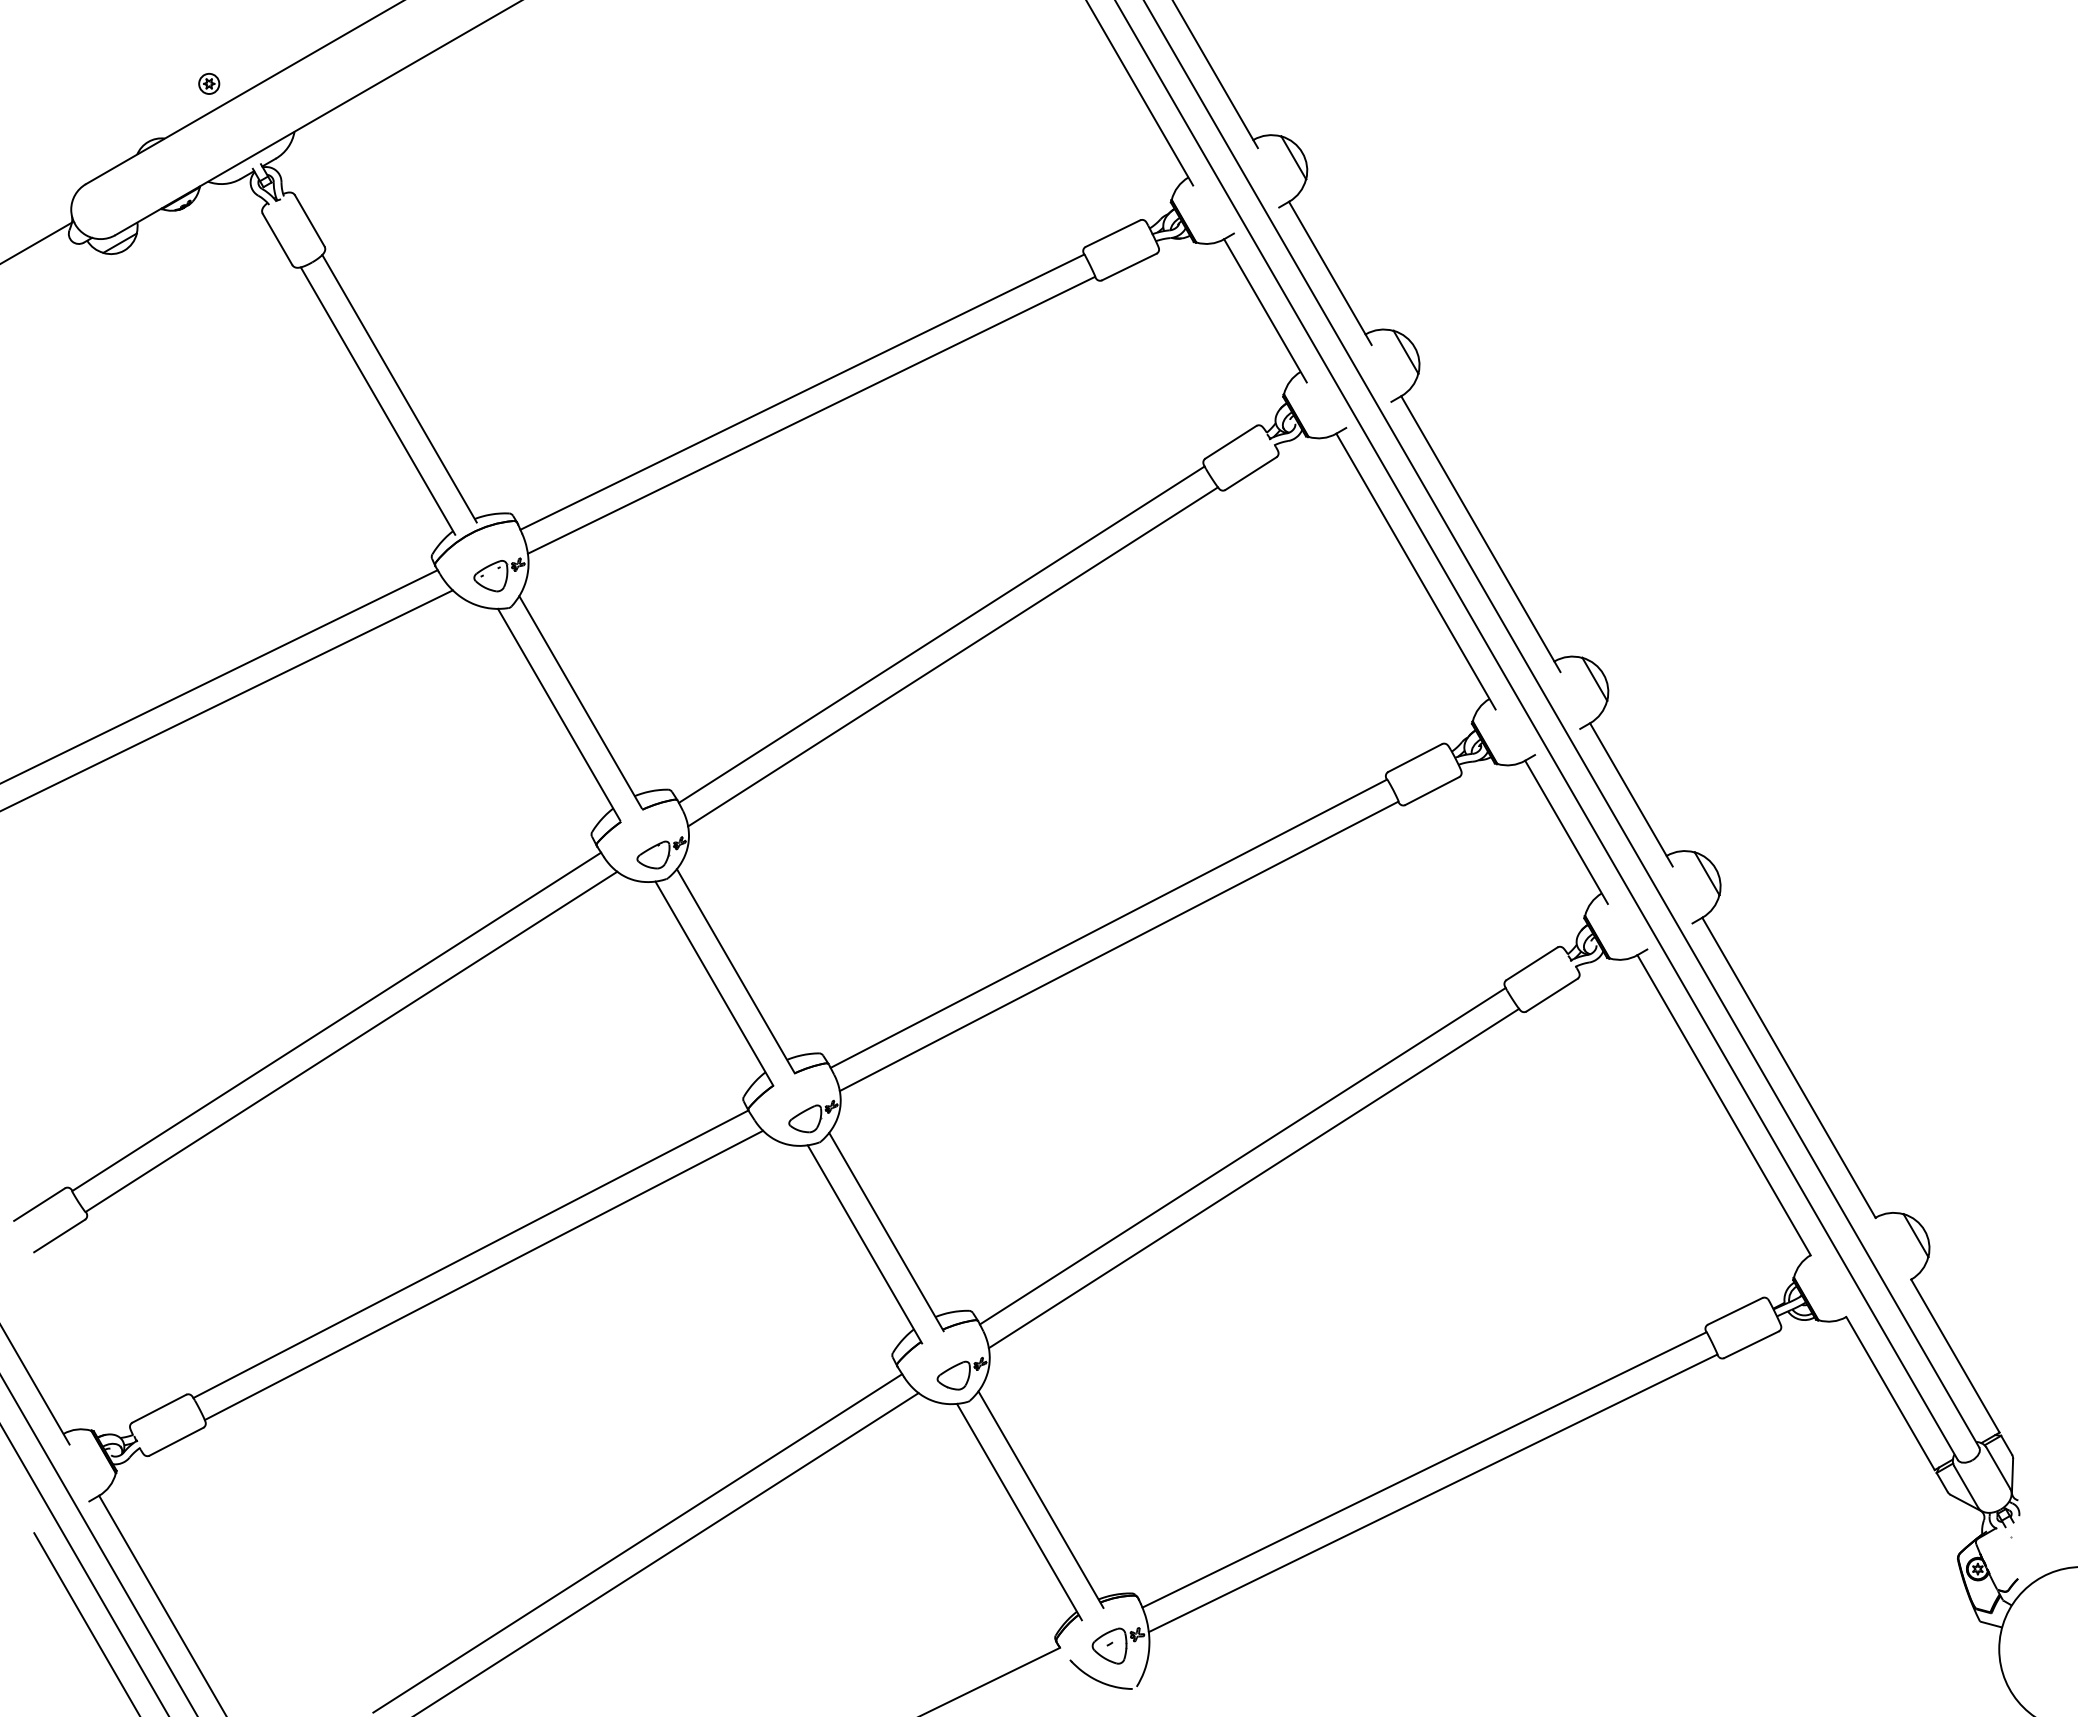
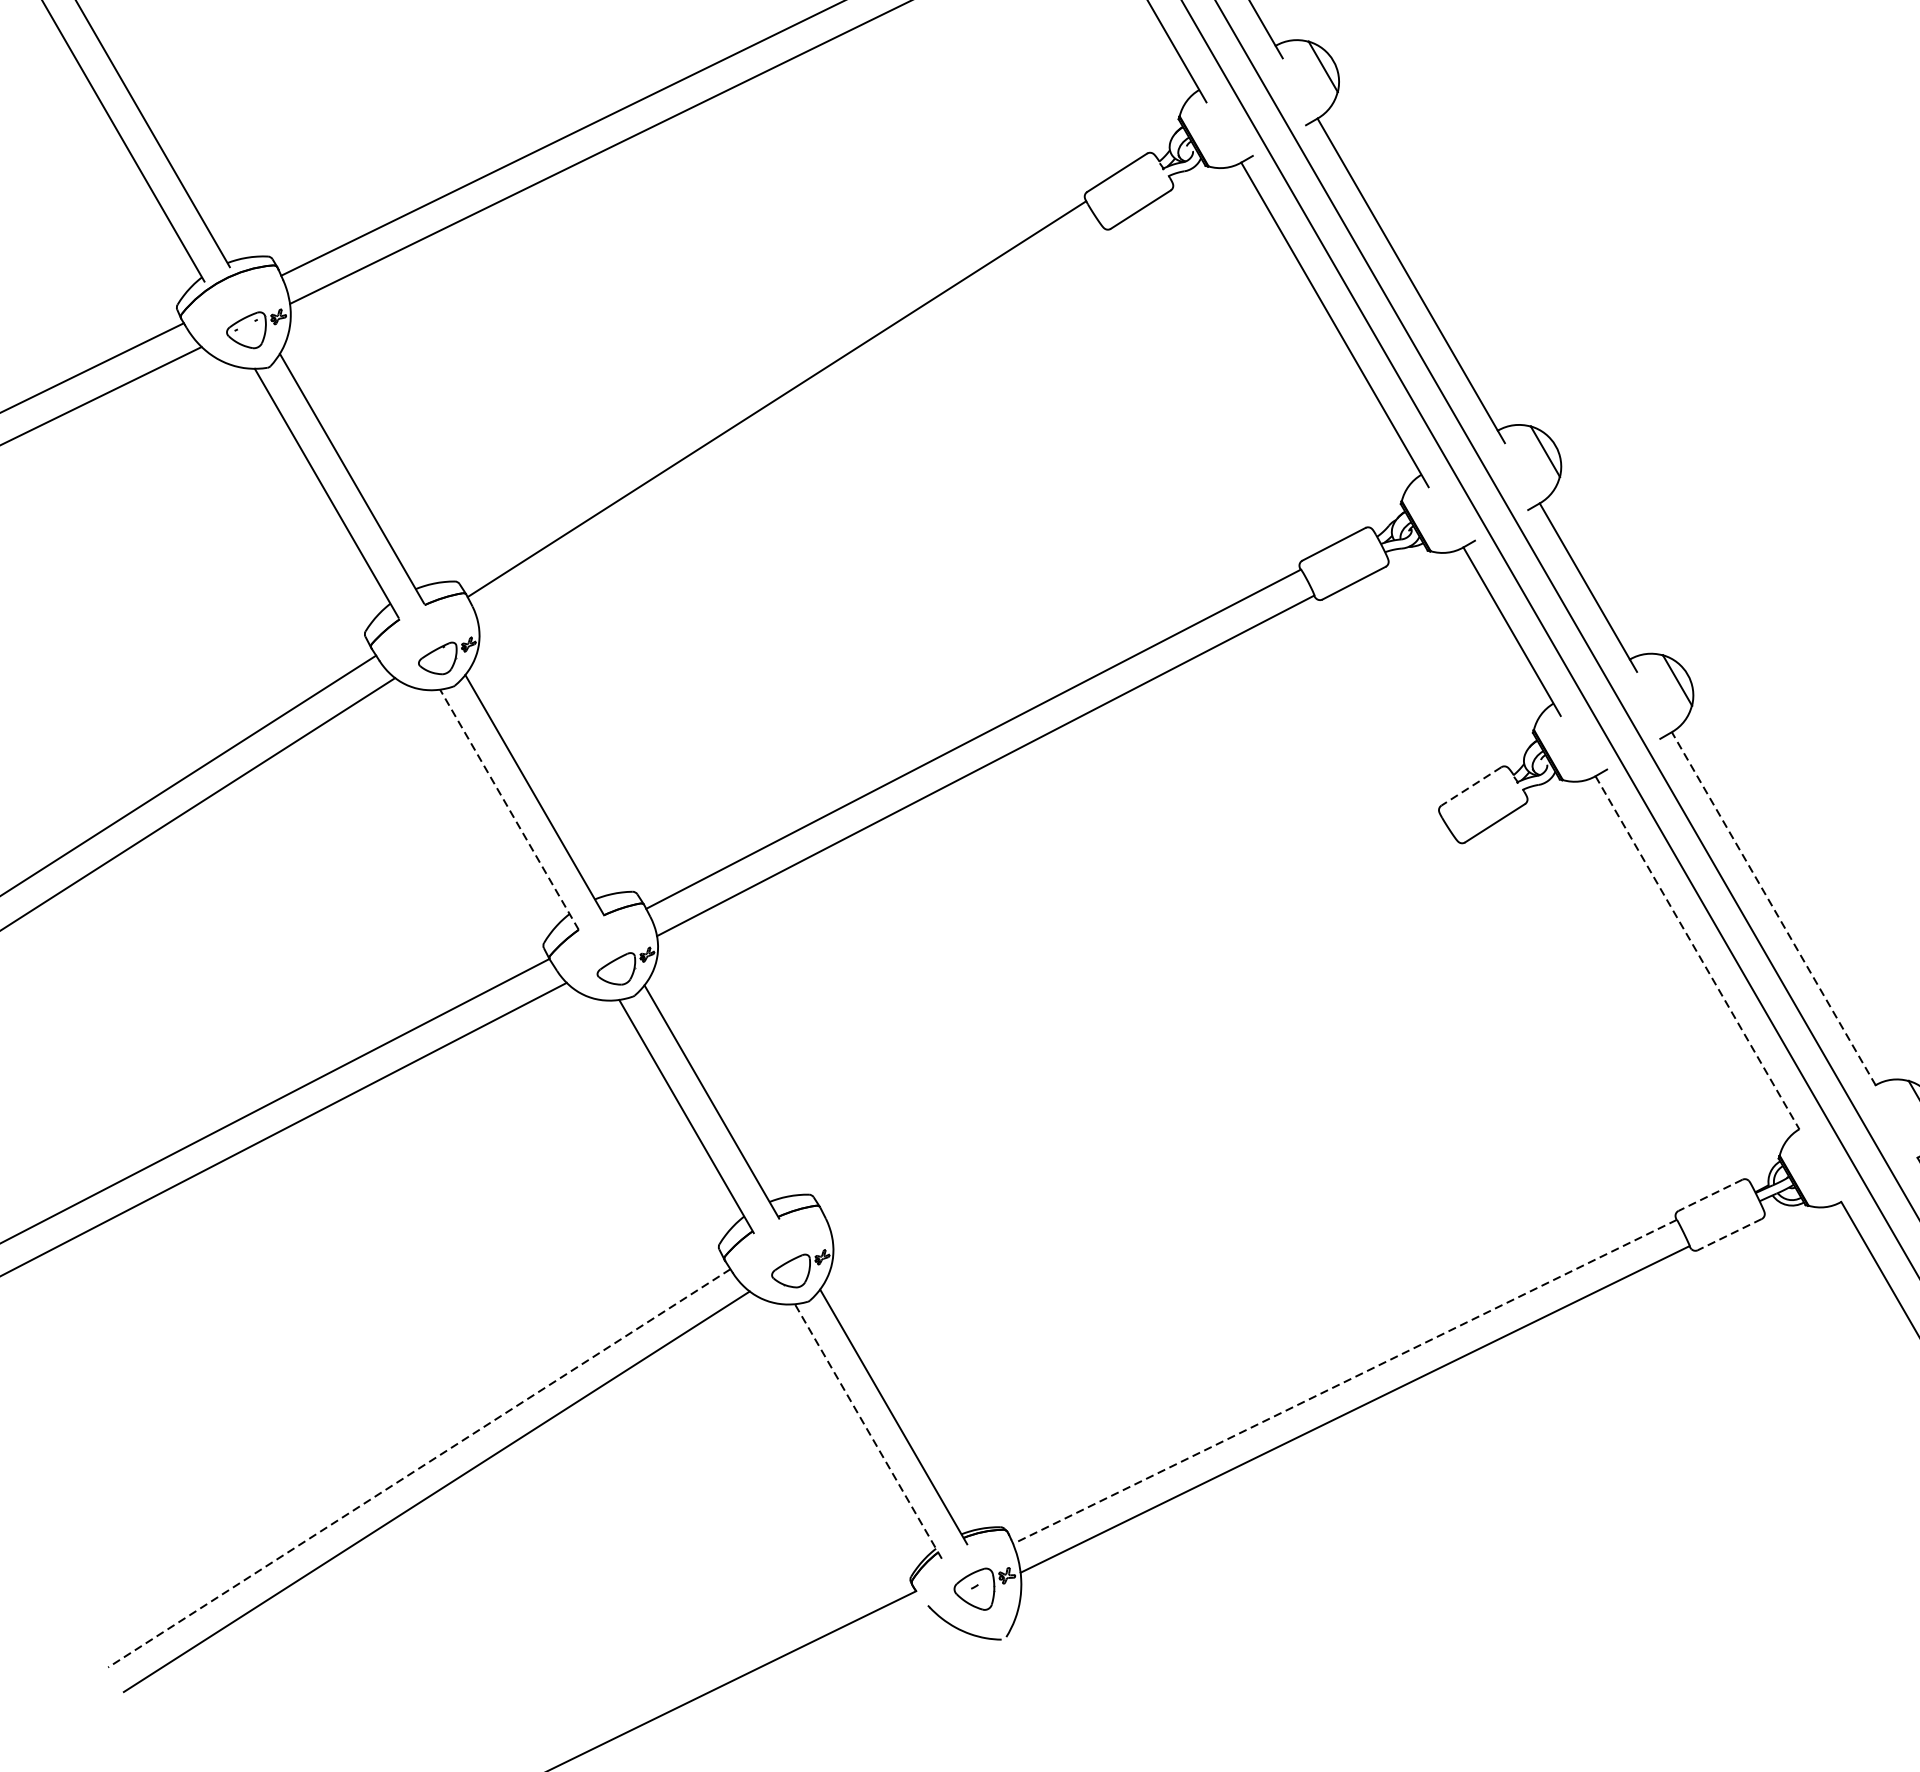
line: (952, 656) -> (789, 424), removed
line: (1531, 964) -> (1470, 787), solid -> dashed
line: (714, 983) -> (509, 809), solid -> dashed
line: (1788, 1067) -> (1773, 908), solid -> dashed
line: (1724, 1105) -> (1697, 953), solid -> dashed
line: (1242, 1156) -> (1130, 1013), removed
line: (1253, 1178) -> (1143, 1039), removed
line: (1734, 1311) -> (1709, 1195), solid -> dashed
line: (1751, 1345) -> (1729, 1235), solid -> dashed
line: (1424, 1469) -> (1344, 1381), solid -> dashed
line: (1019, 1512) -> (868, 1431), solid -> dashed
line: (637, 1543) -> (418, 1468), solid -> dashed

